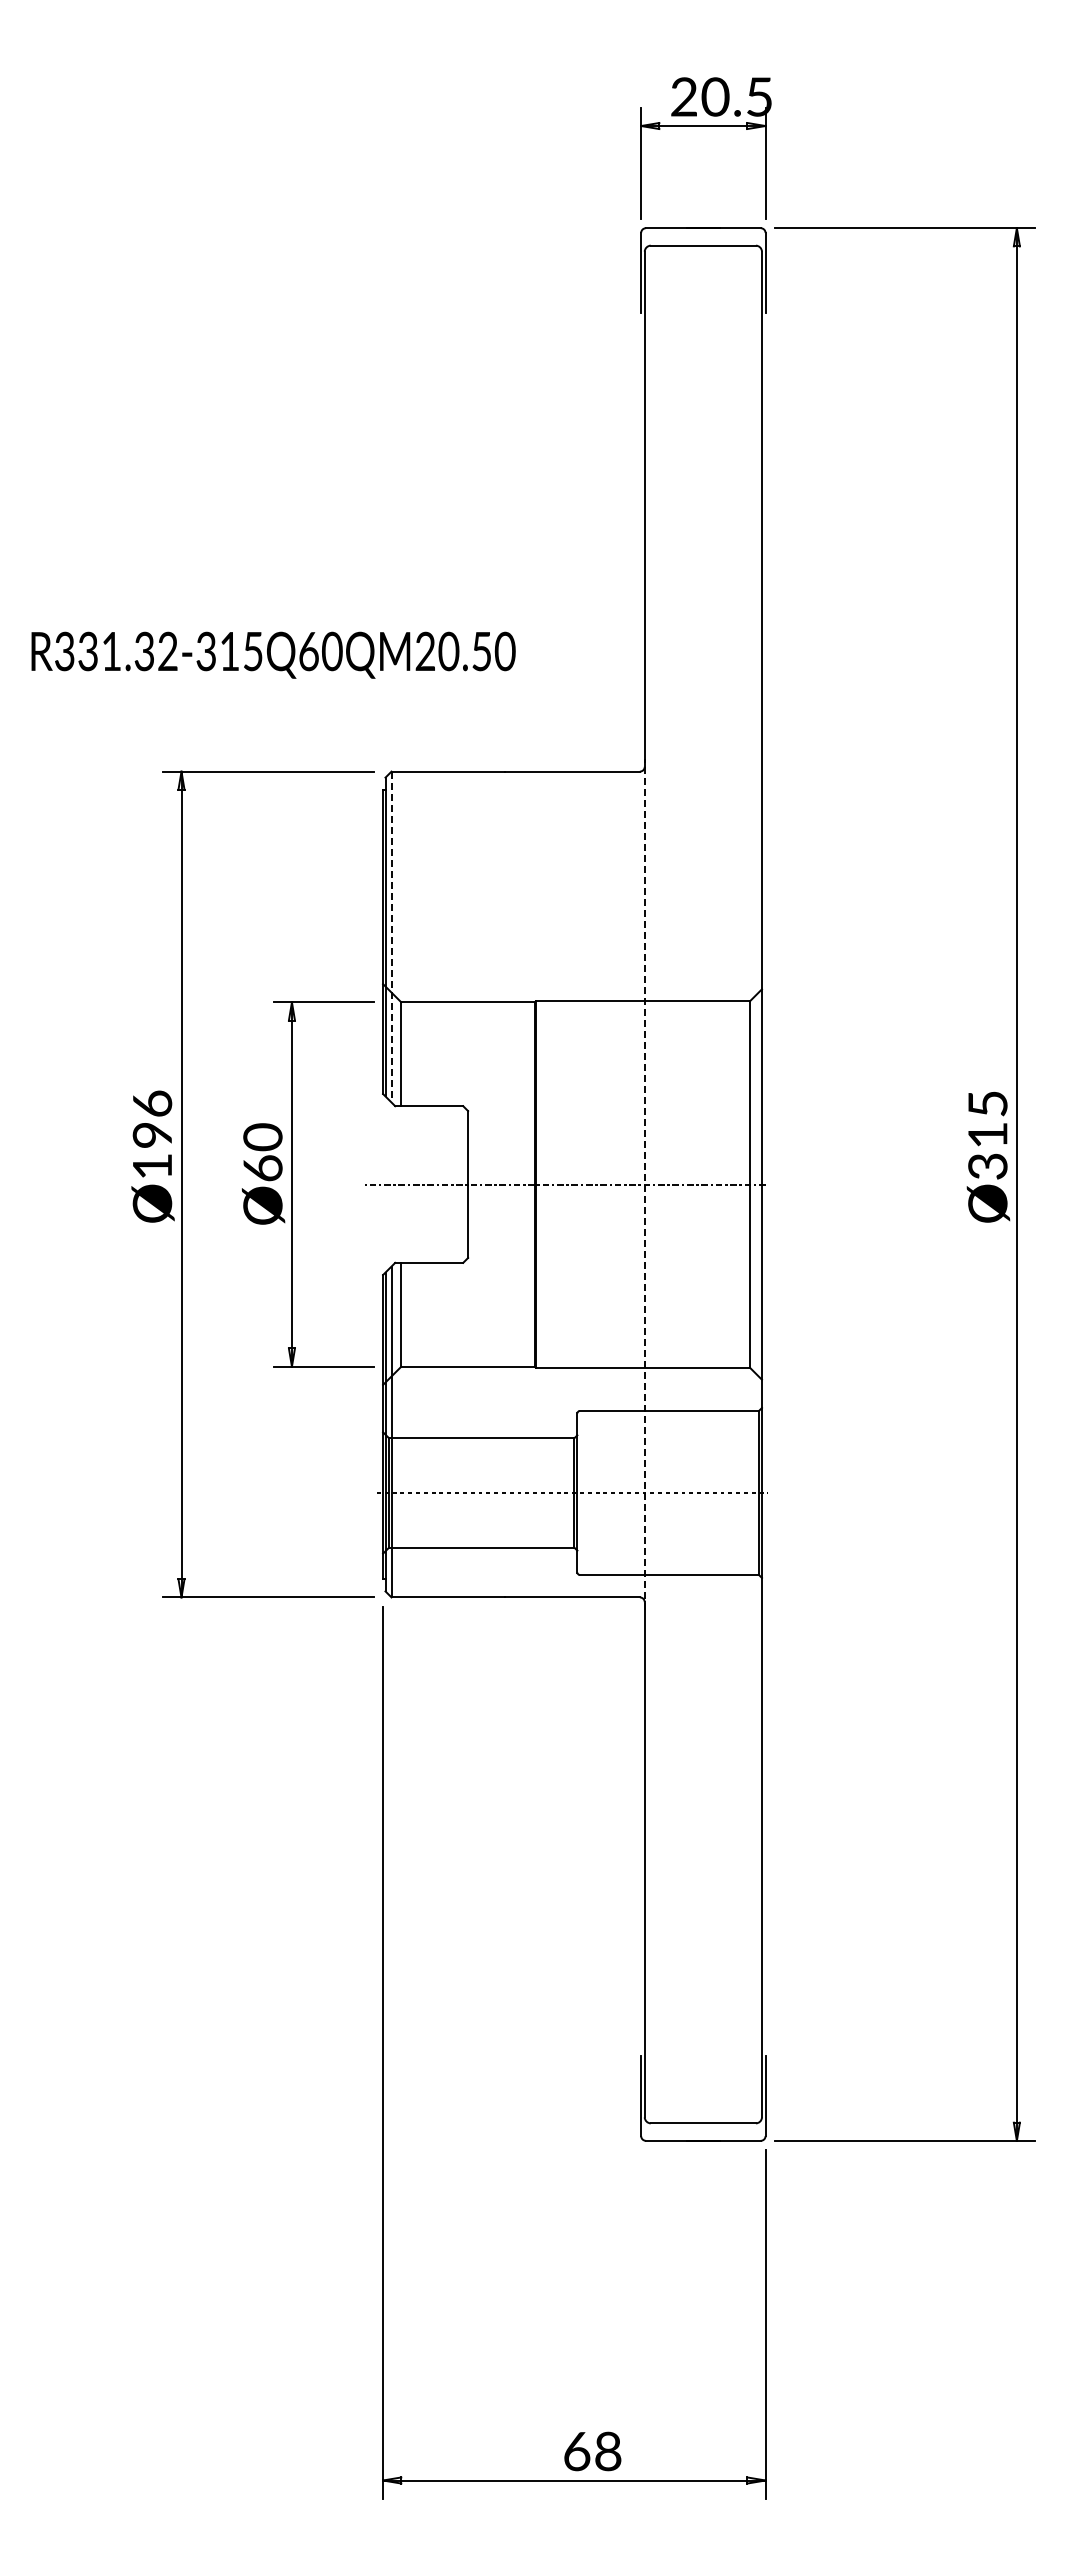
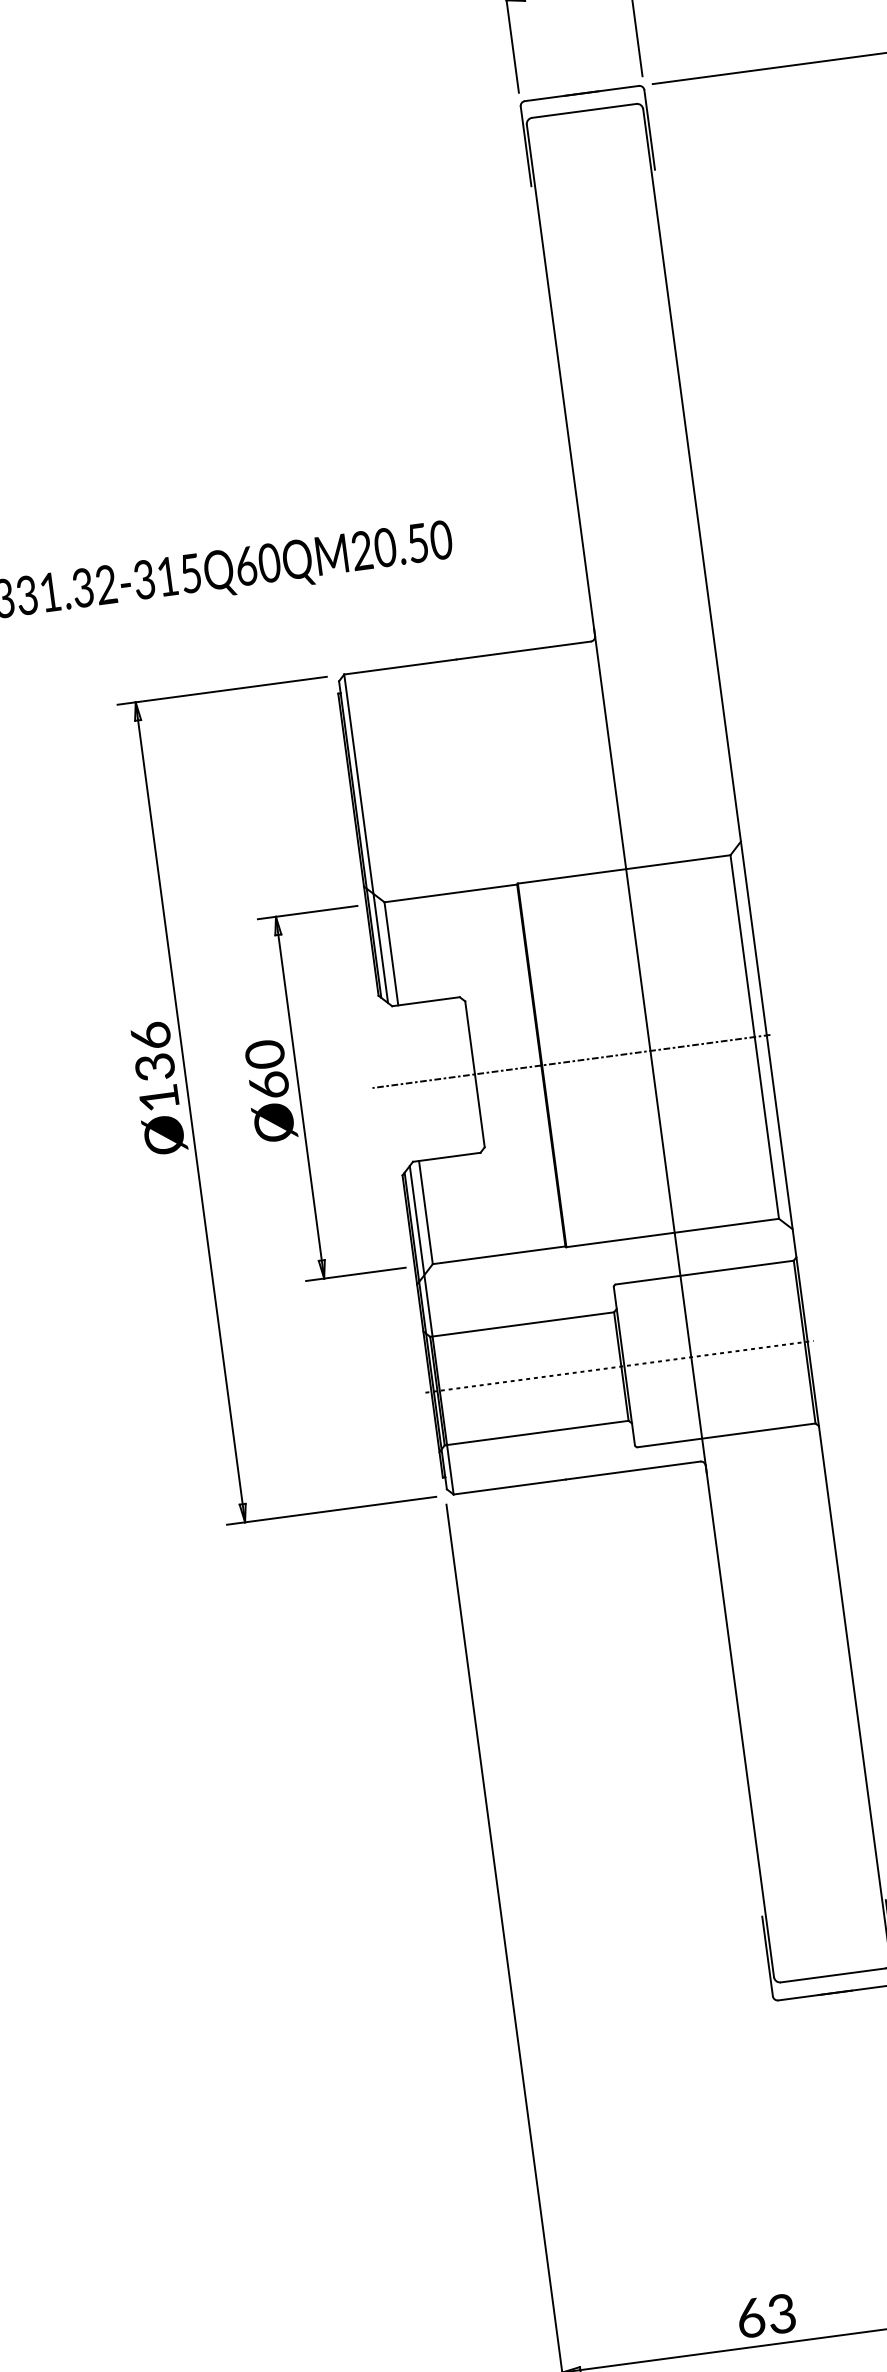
line: (391, 937) -> (366, 839), dashed -> solid
text: (152, 1135) -> (155, 1067), Ø196 -> Ø136
line: (644, 1184) -> (650, 1050), dashed -> solid
text: (608, 2451) -> (782, 2313), 68 -> 63

